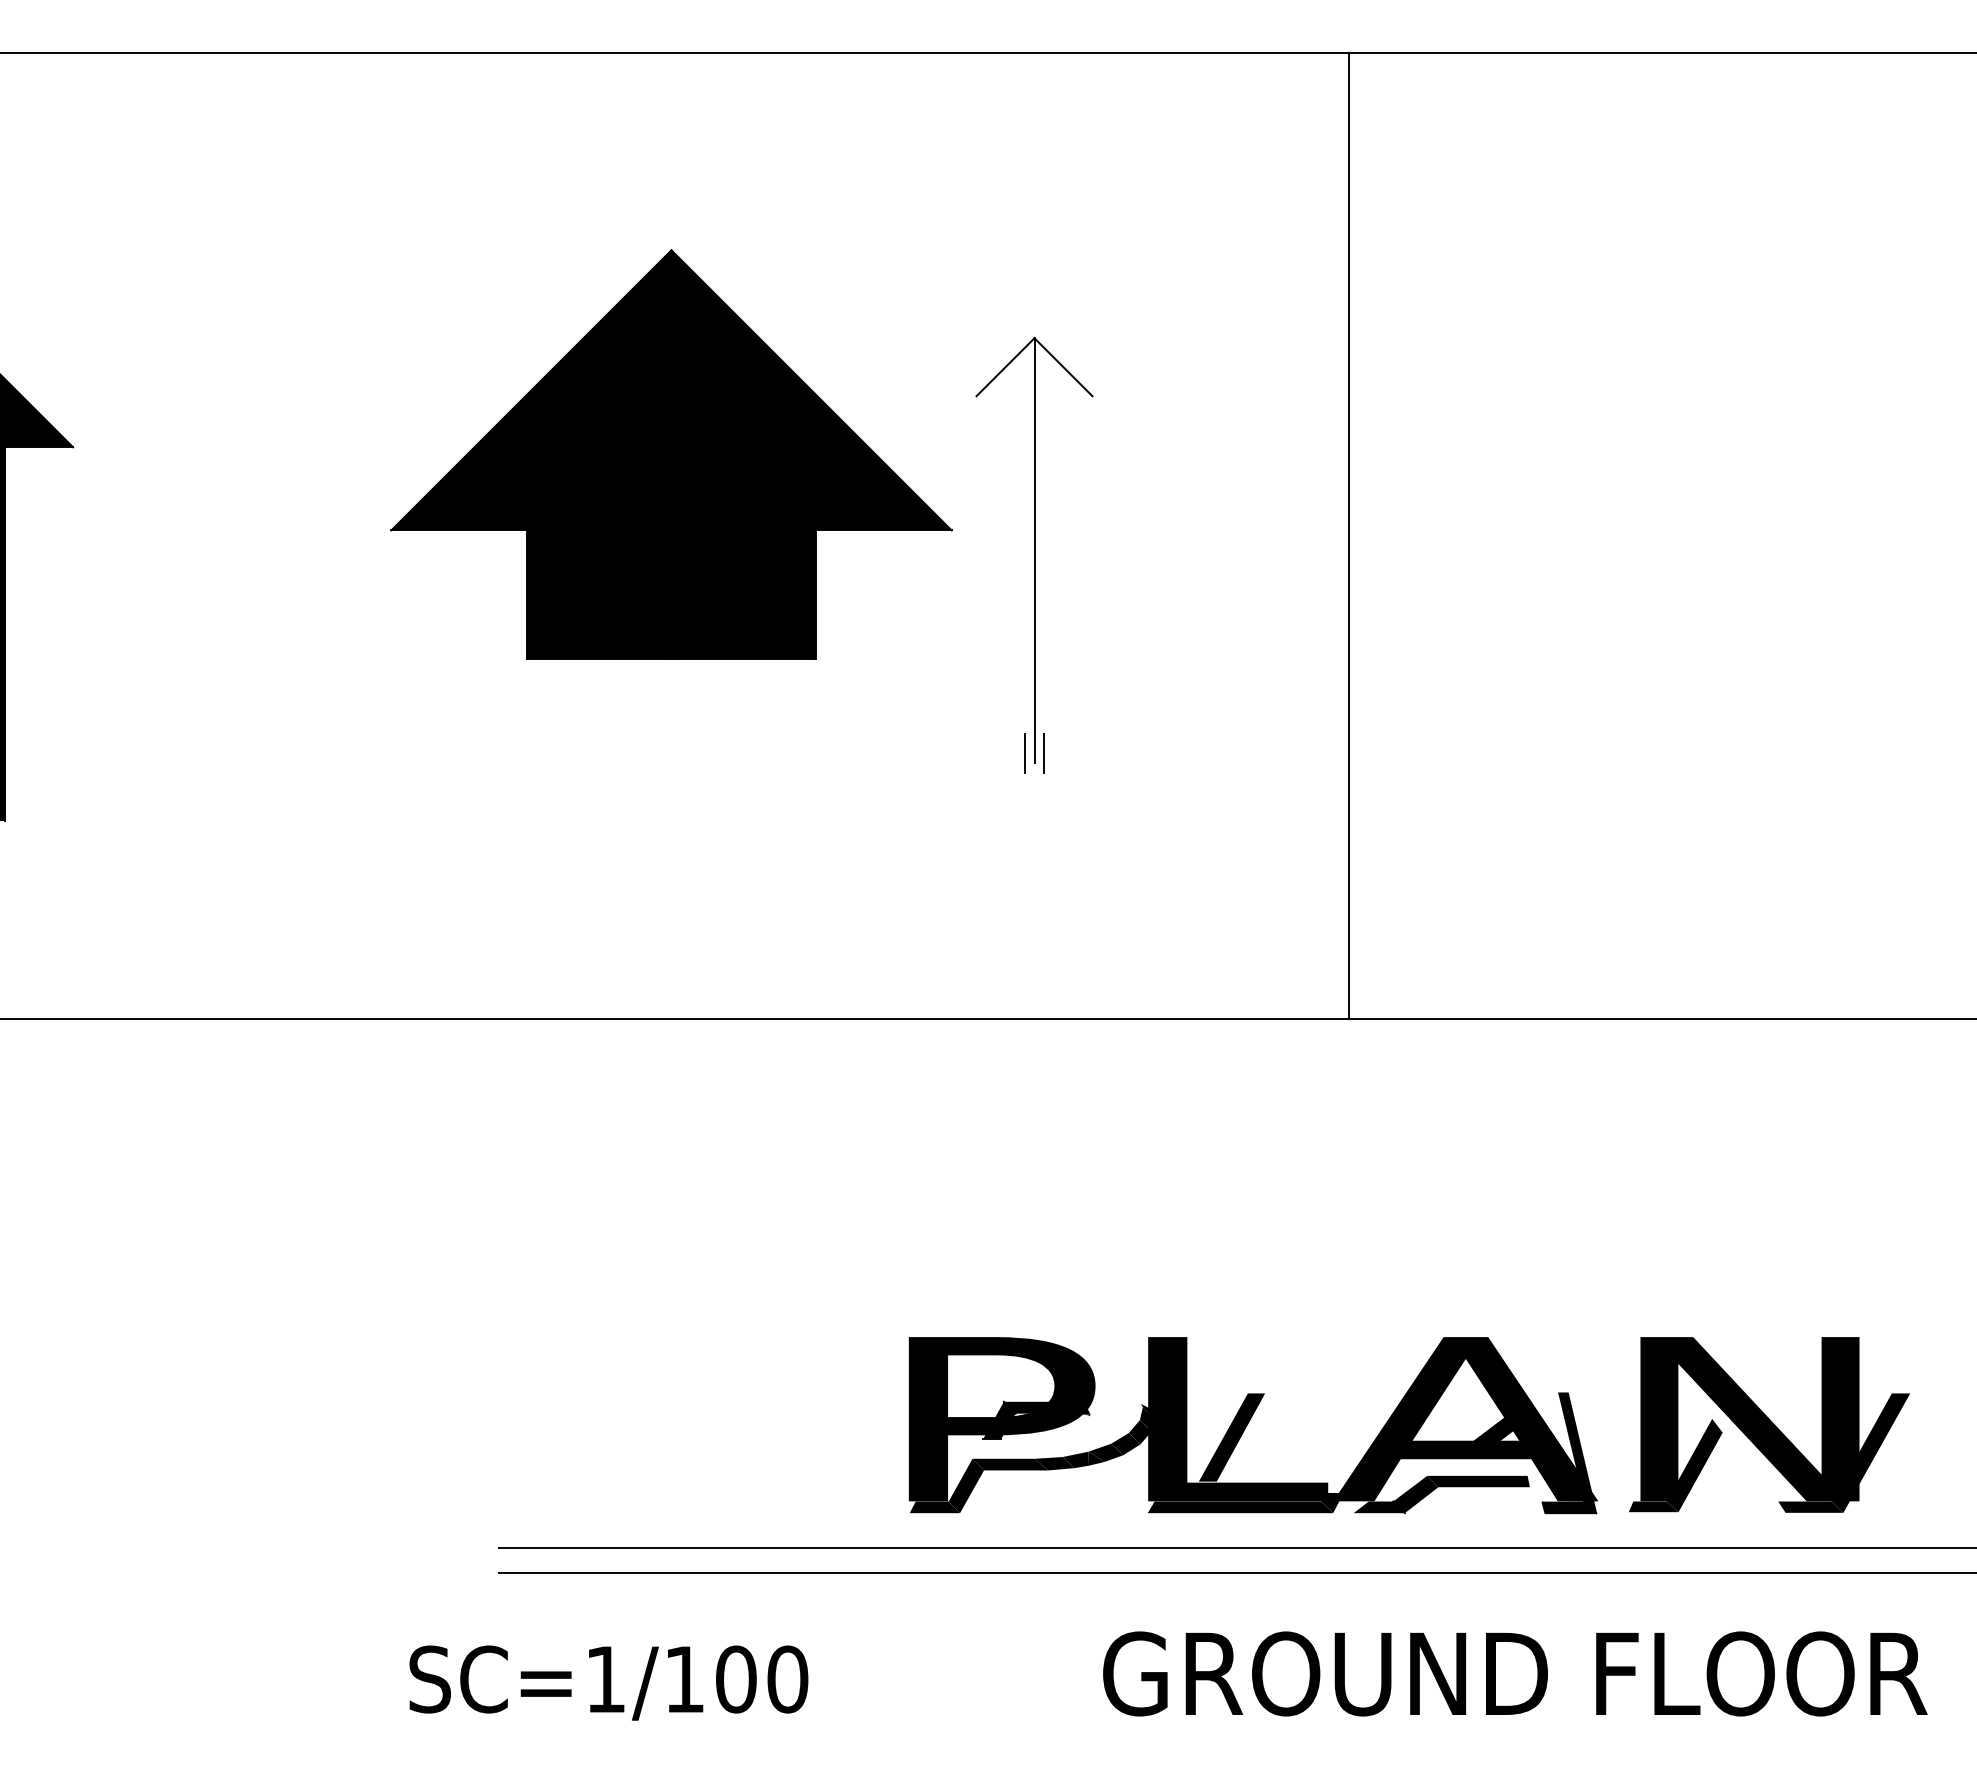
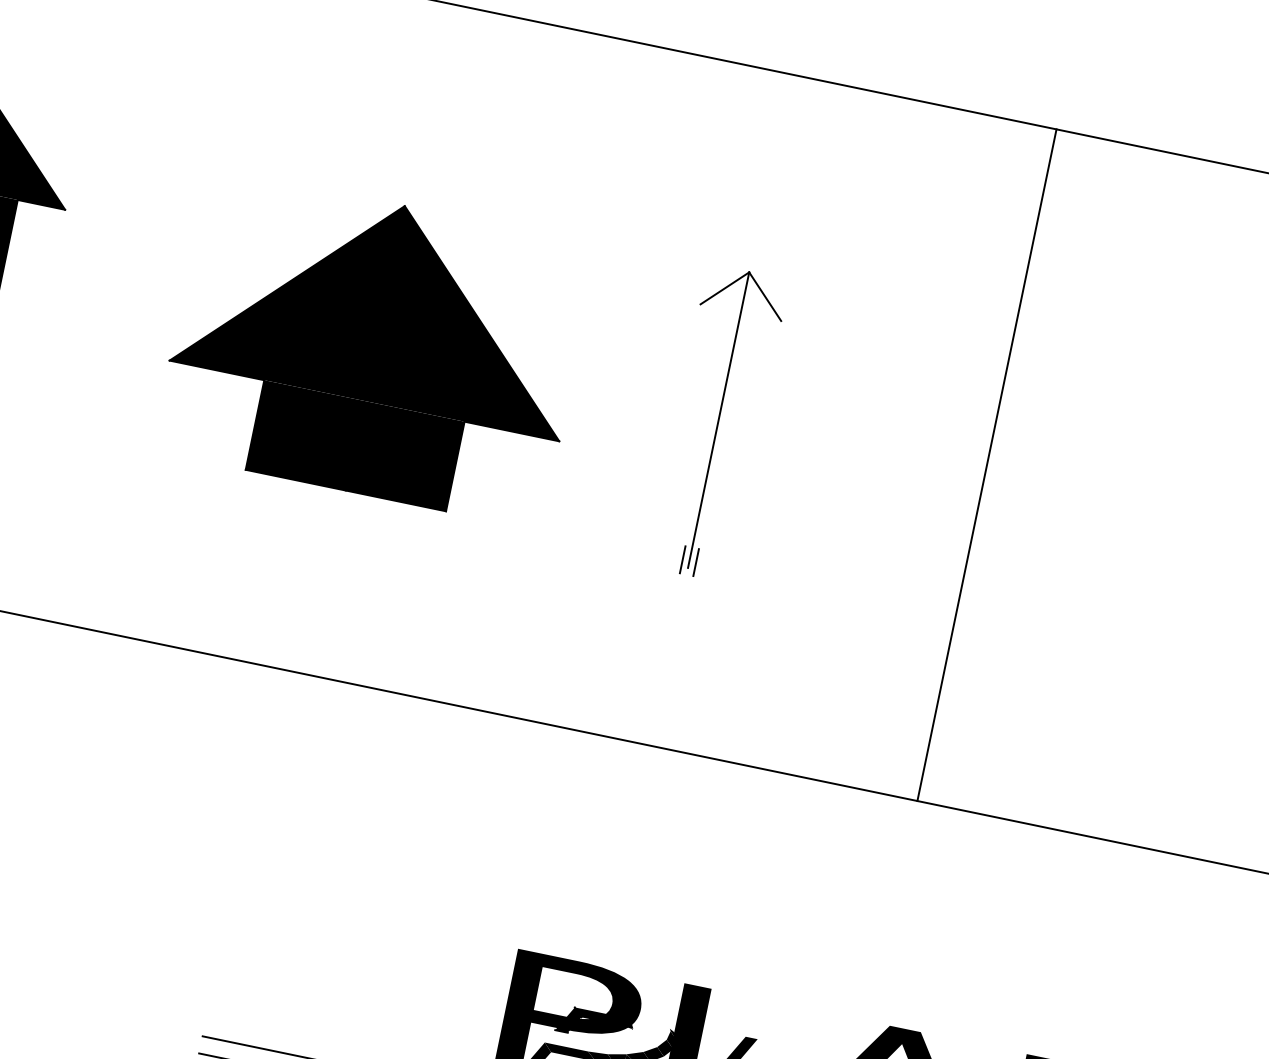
part: (671, 454) -> (375, 348), moved
line: (1349, 536) -> (986, 465), moved

